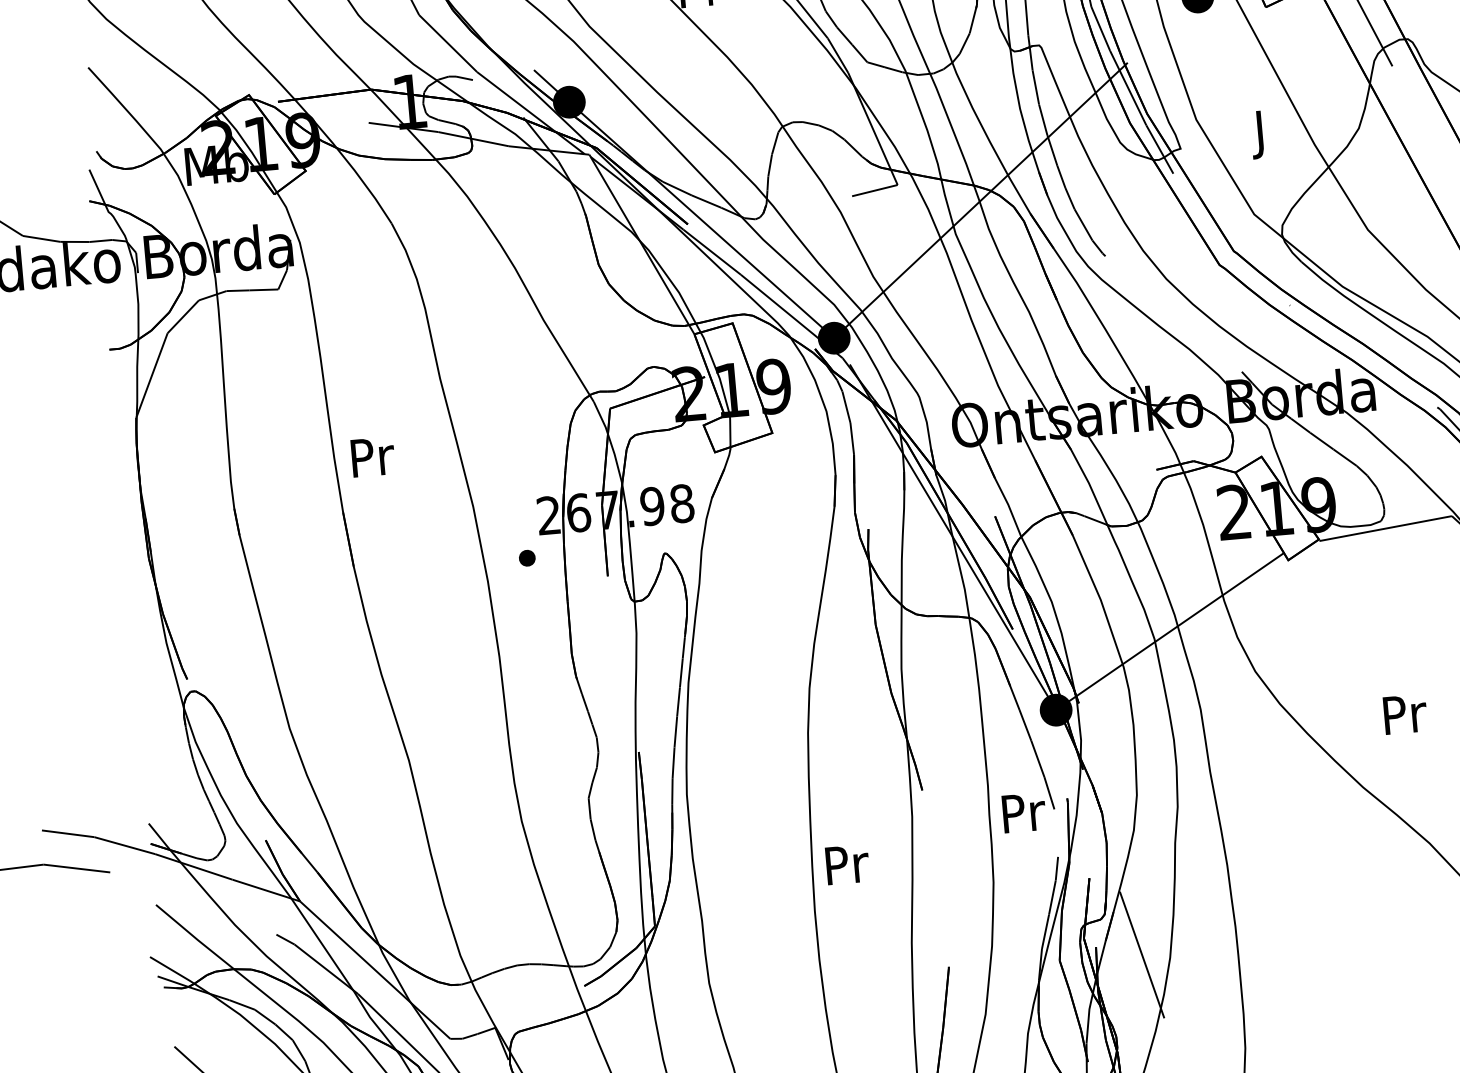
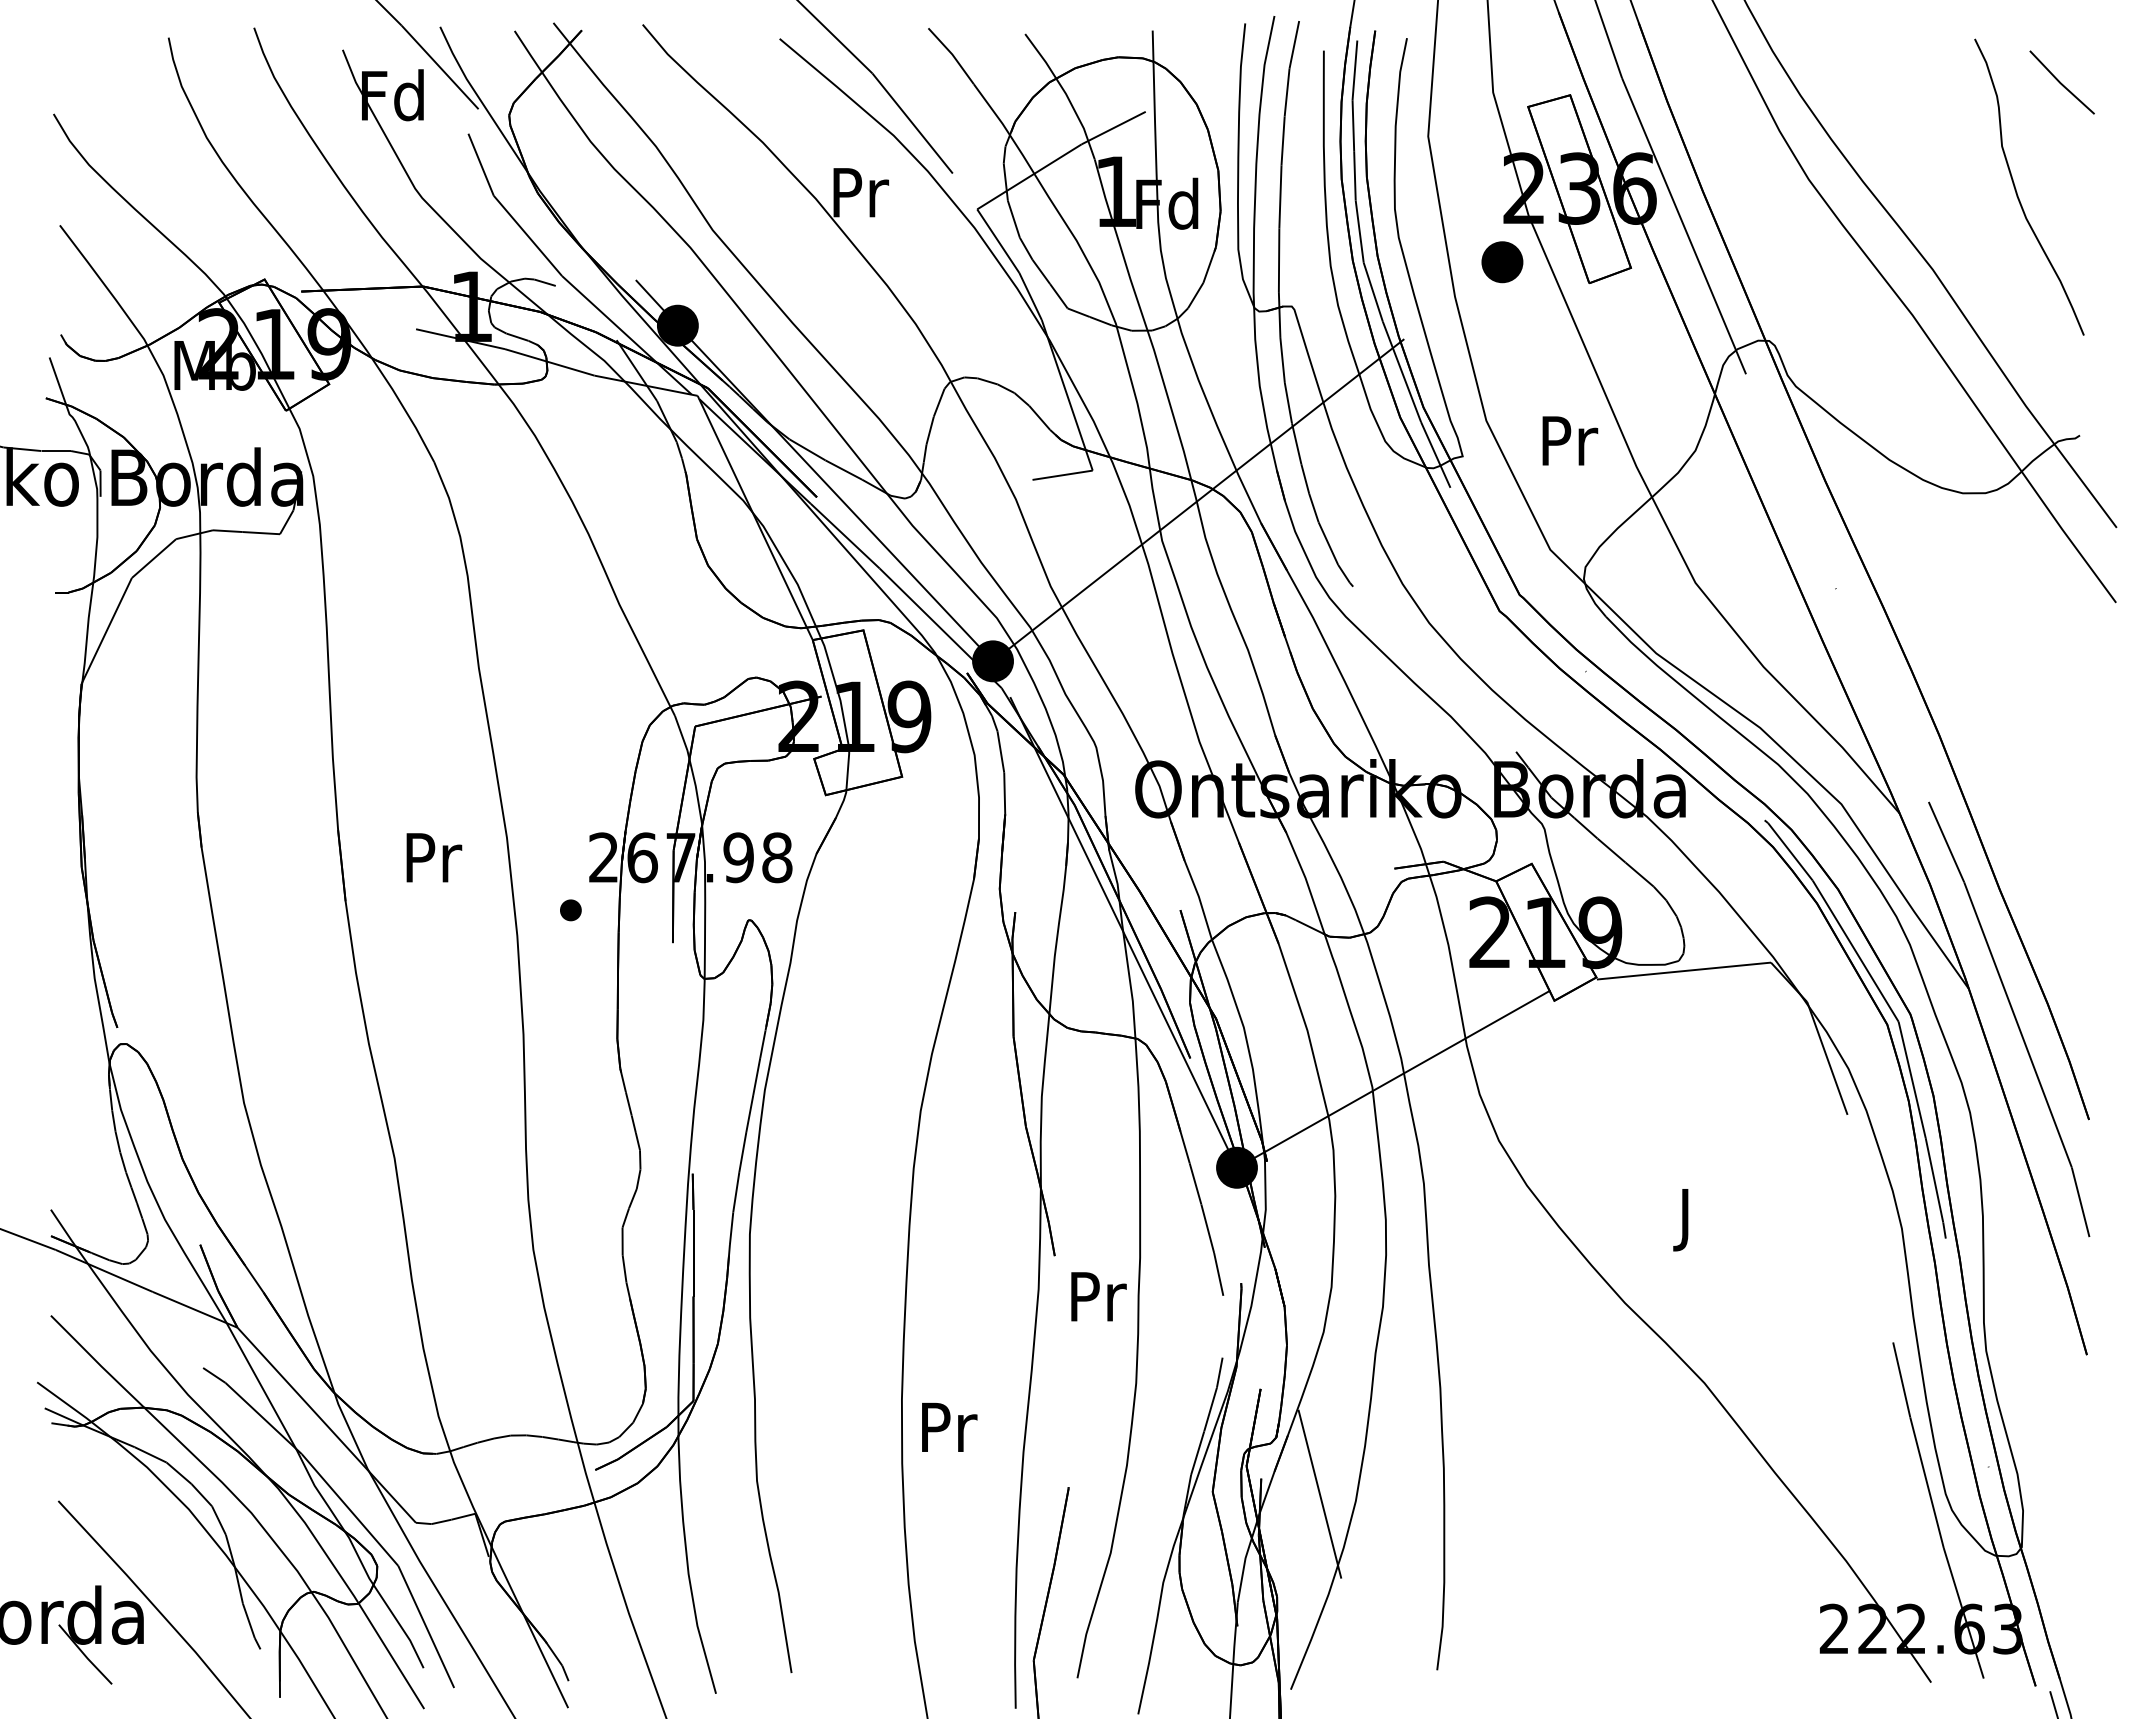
text: (1262, 134) -> (1570, 447), J -> Pr
text: (373, 456) -> (434, 857), moved
text: (1405, 719) -> (1687, 1220), Pr -> J
text: (1023, 812) -> (1098, 1296), moved
text: (847, 864) -> (949, 1427), moved

